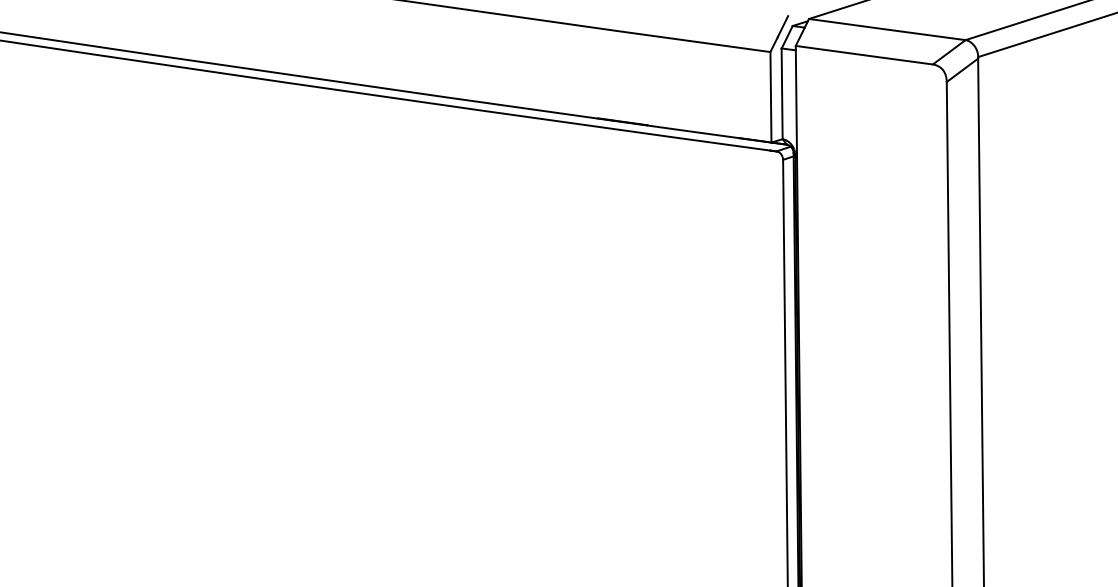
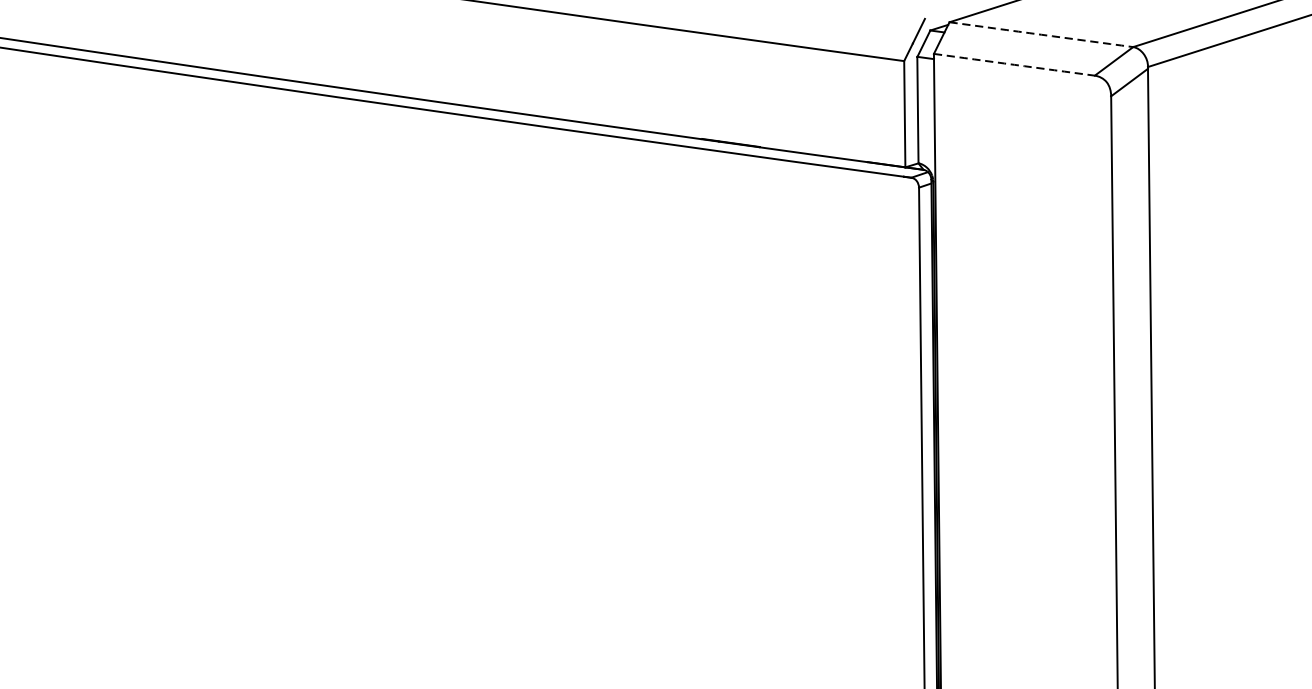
arc: (887, 29) -> (1041, 34), solid -> dashed
arc: (864, 55) -> (1014, 65), solid -> dashed

